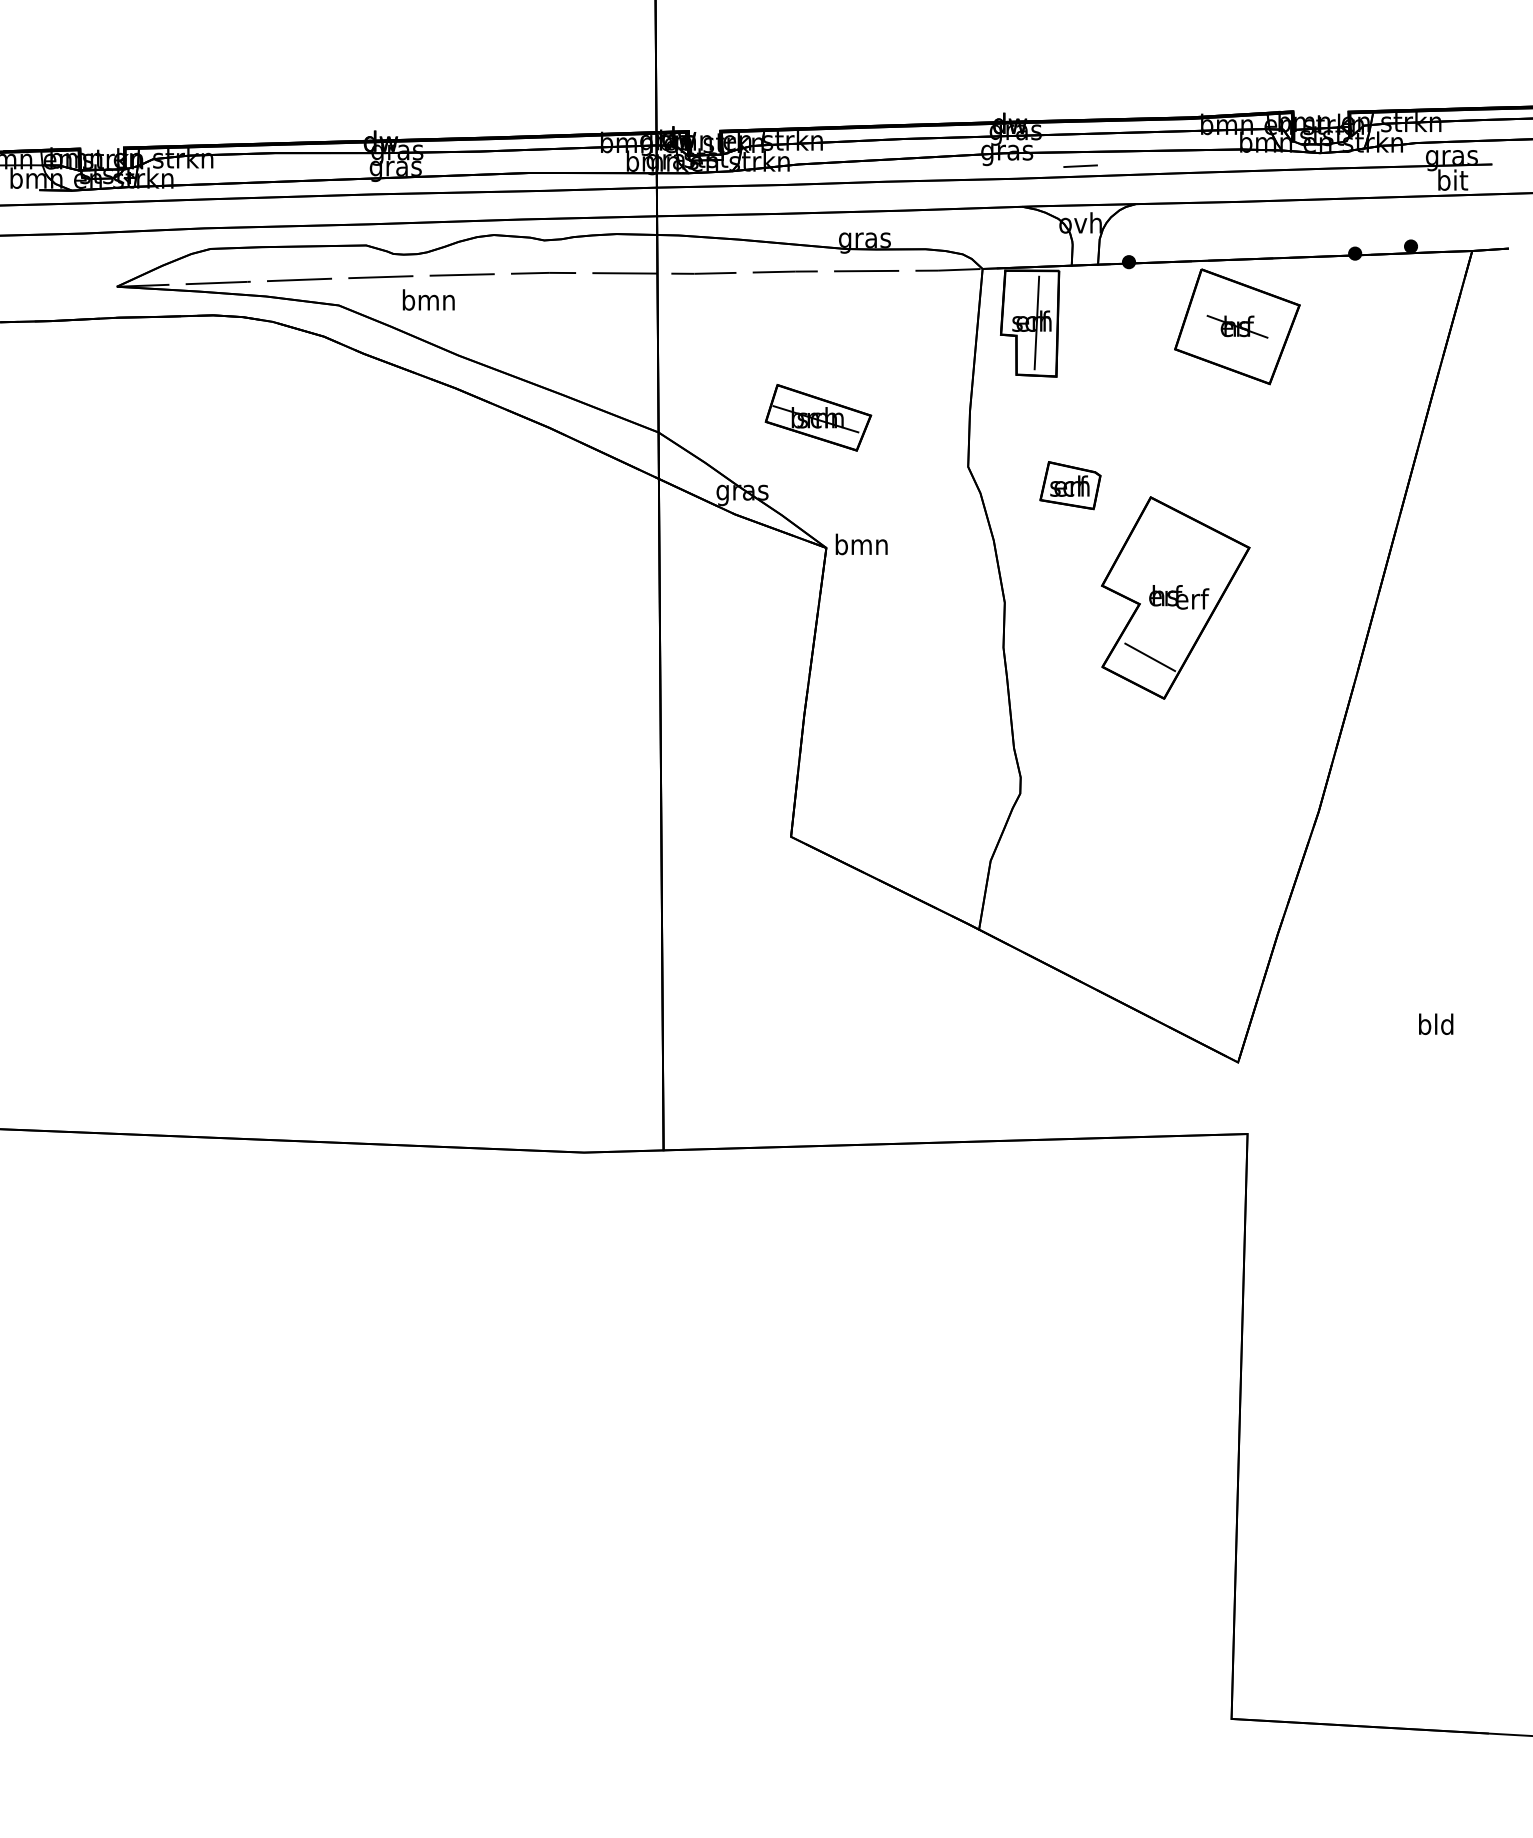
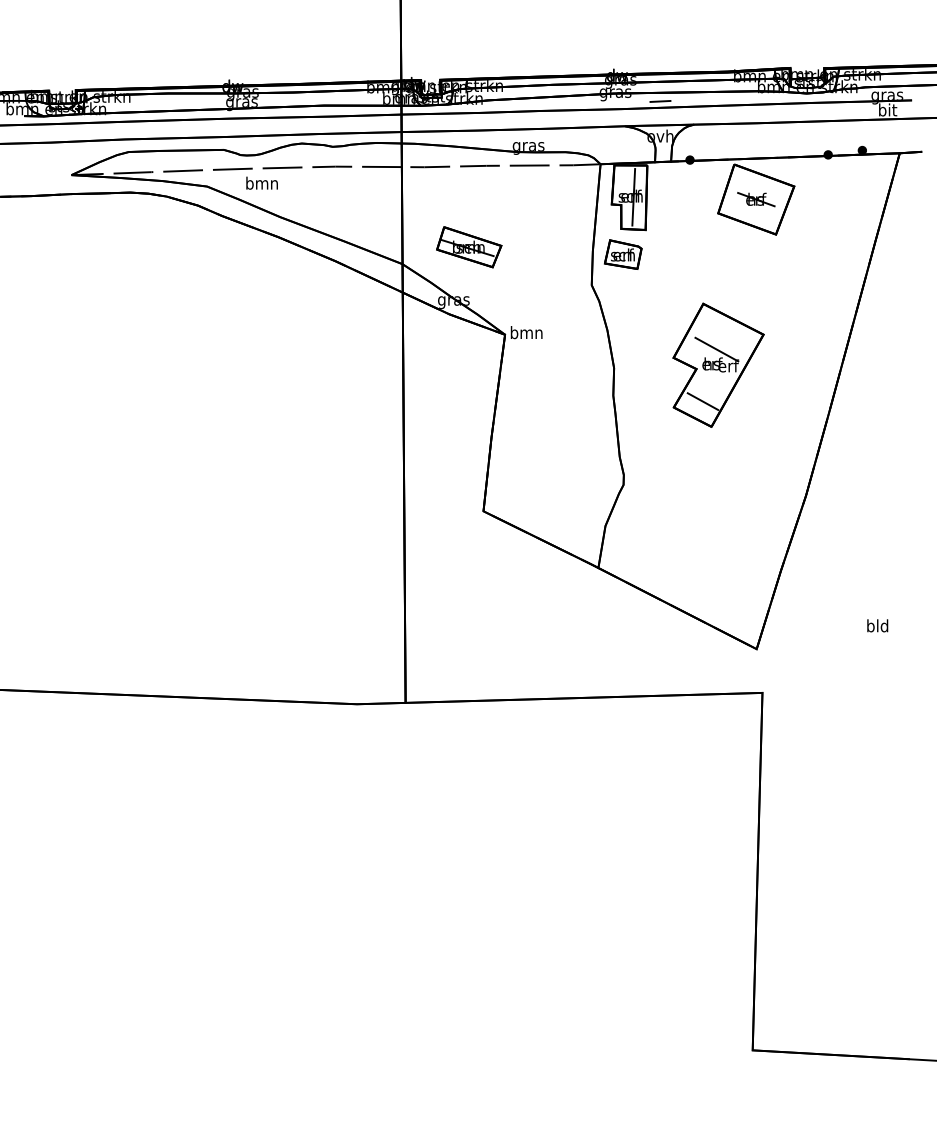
part: (818, 418) -> (469, 247), moved
part: (1070, 485) -> (623, 254), moved
line: (1172, 572) -> (716, 349), added

